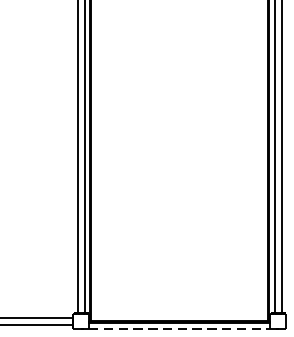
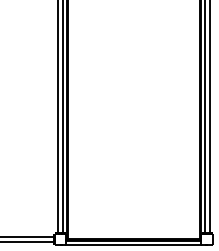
line: (179, 329) -> (133, 245), dashed -> solid

